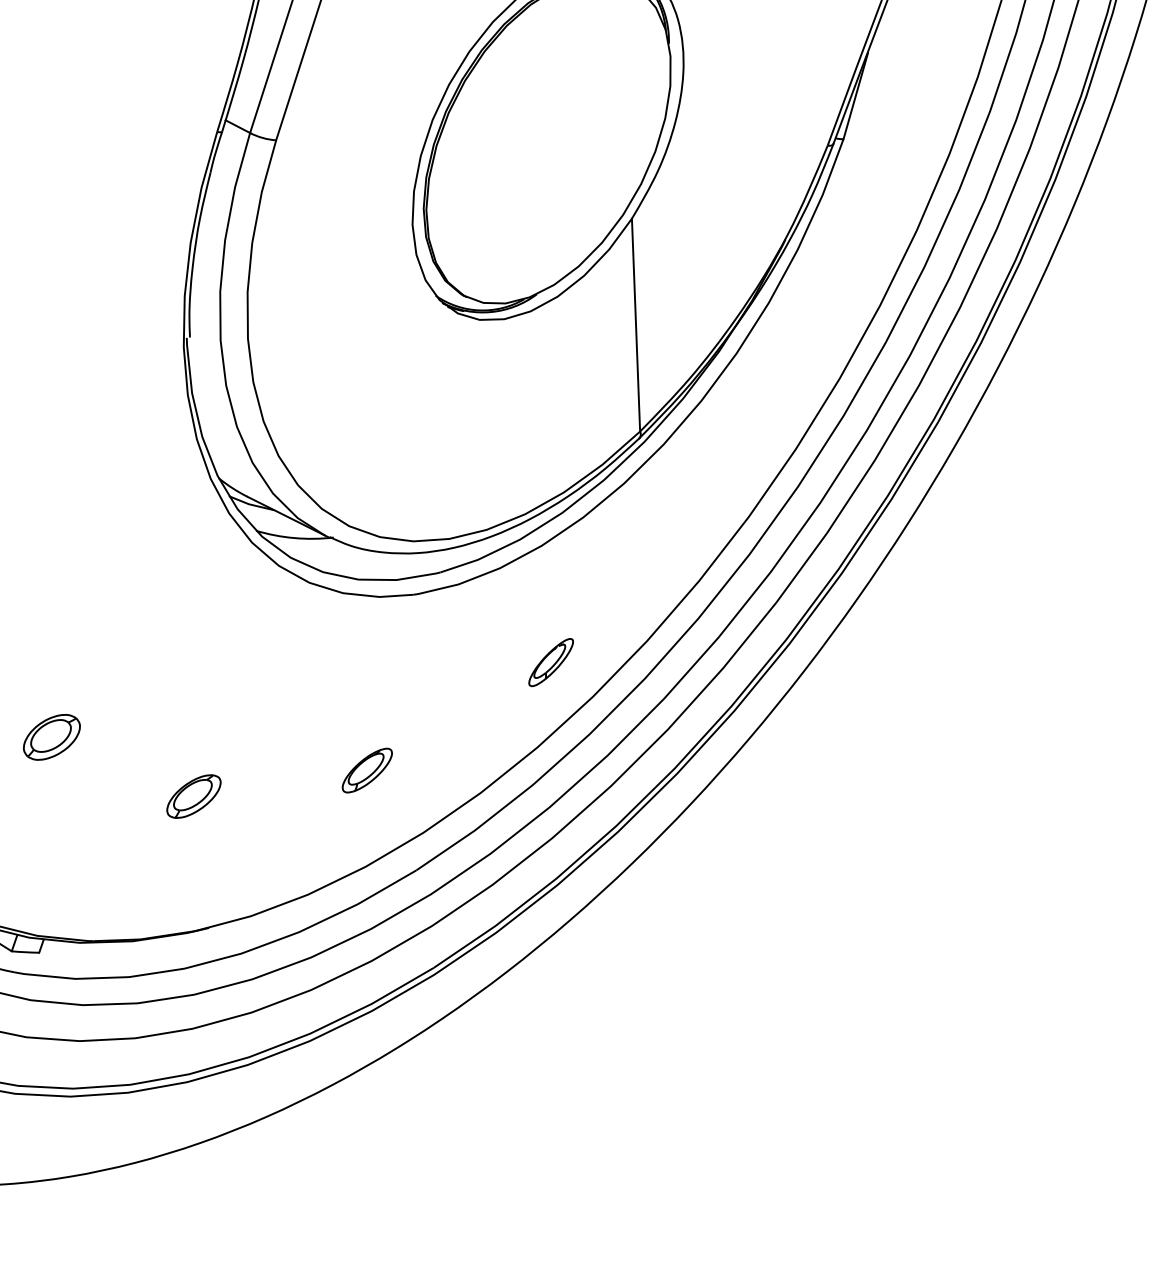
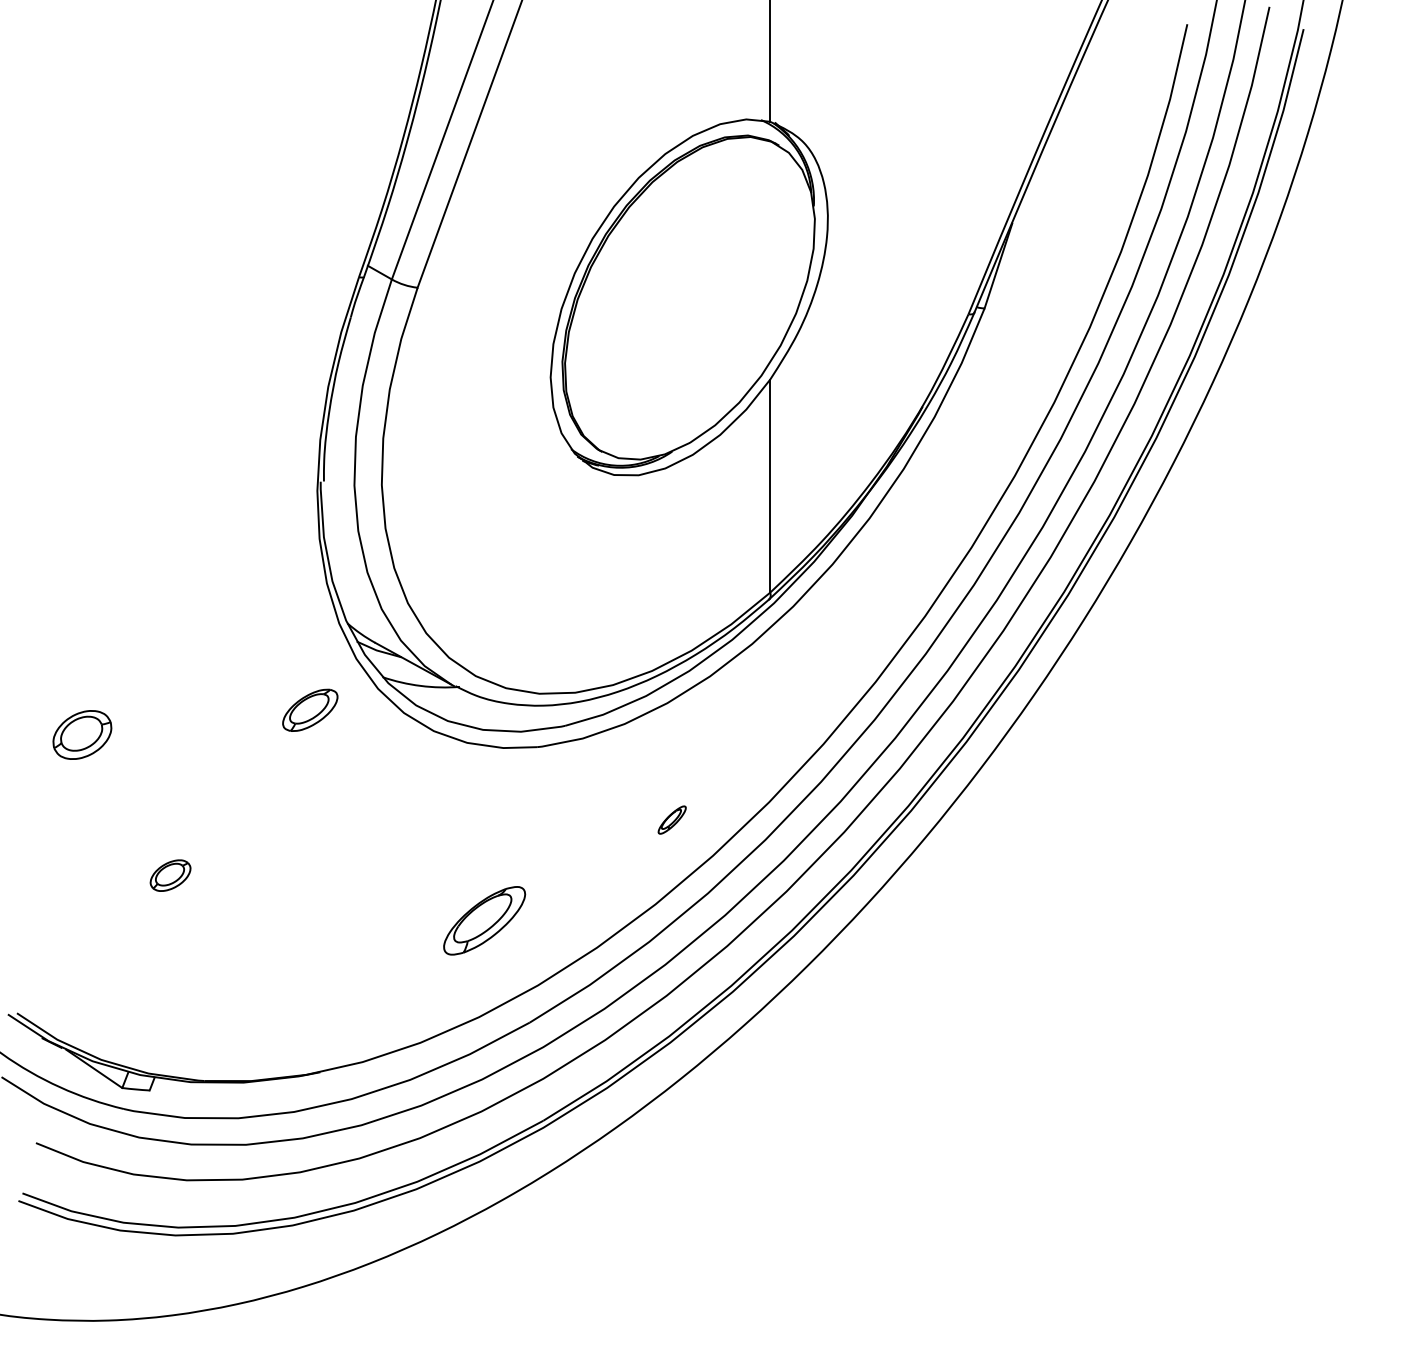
part: (550, 661) -> (671, 819), size x0.6
part: (51, 737) -> (170, 875), size x0.7
part: (367, 771) -> (484, 921), size x1.6
part: (194, 795) -> (310, 709), moved

